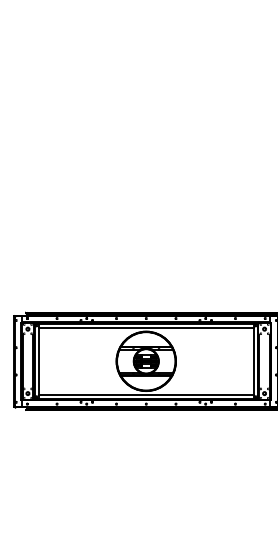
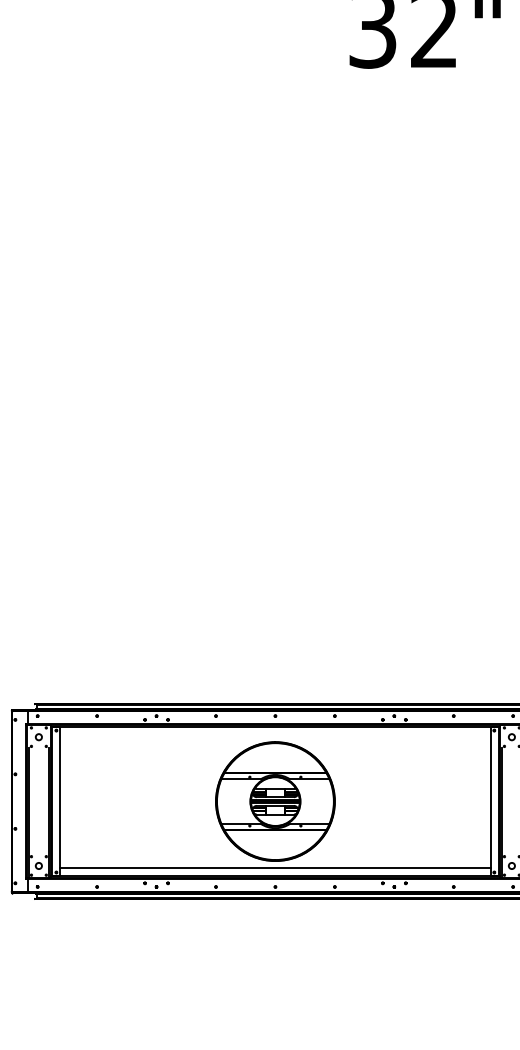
line: (145, 327) -> (273, 733), removed

